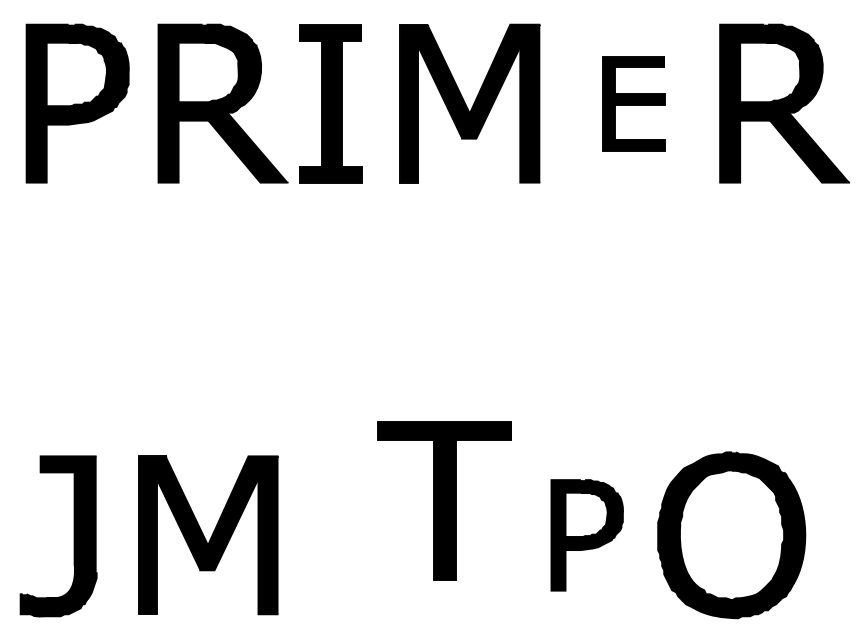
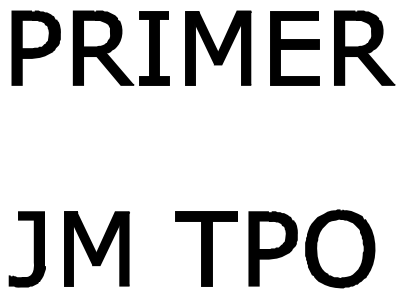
part: (633, 104) -> (294, 48), size x1.67
part: (443, 500) -> (206, 248), moved
part: (585, 534) -> (272, 248), size x1.43

